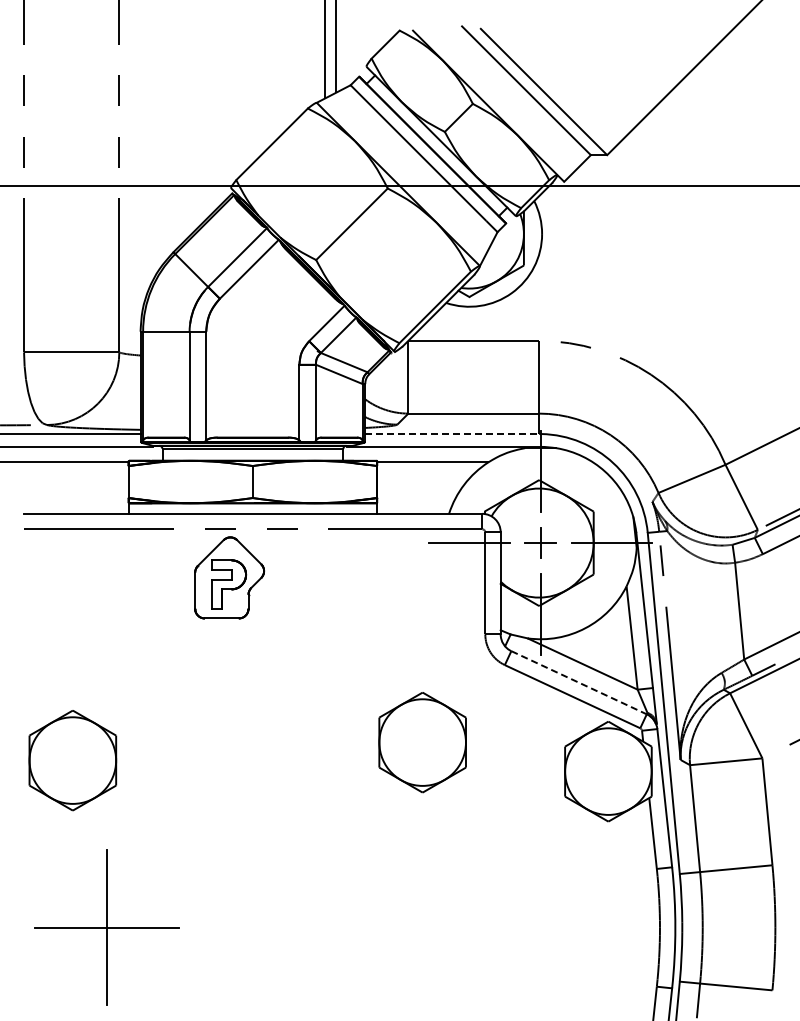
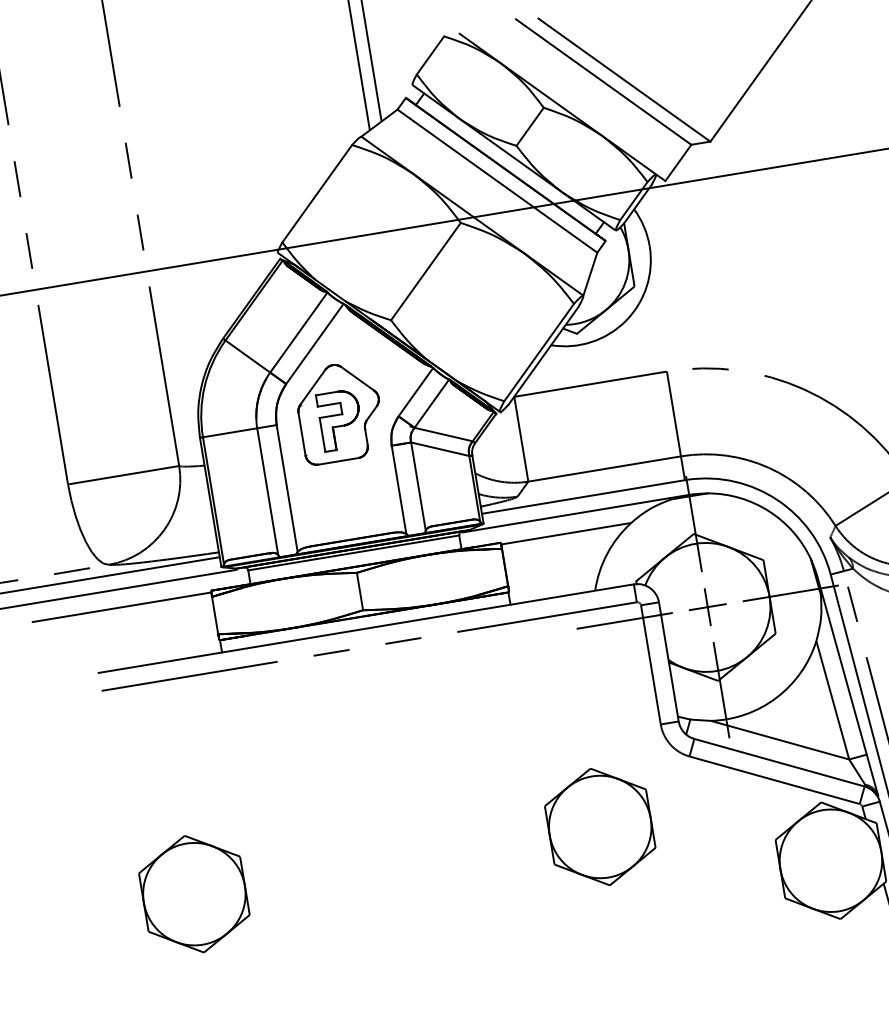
line: (452, 434) -> (583, 497), dashed -> solid
part: (229, 577) -> (339, 412), moved
line: (579, 682) -> (779, 762), dashed -> solid
part: (422, 742) -> (600, 826), moved
part: (72, 760) -> (193, 894), moved

